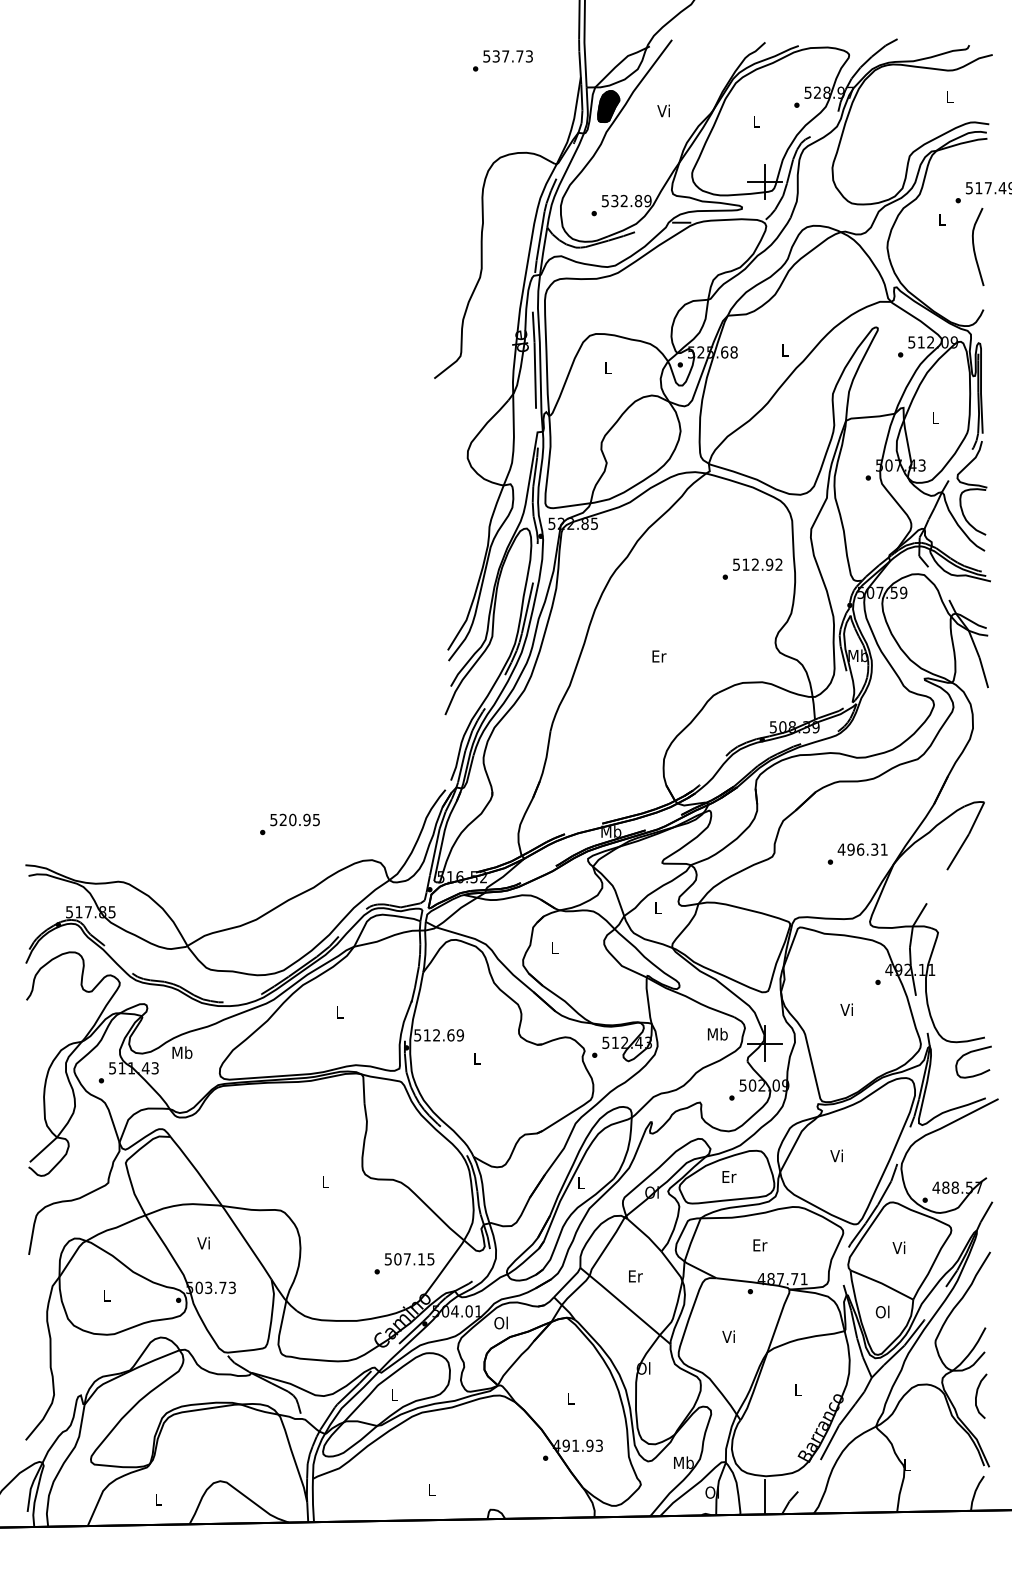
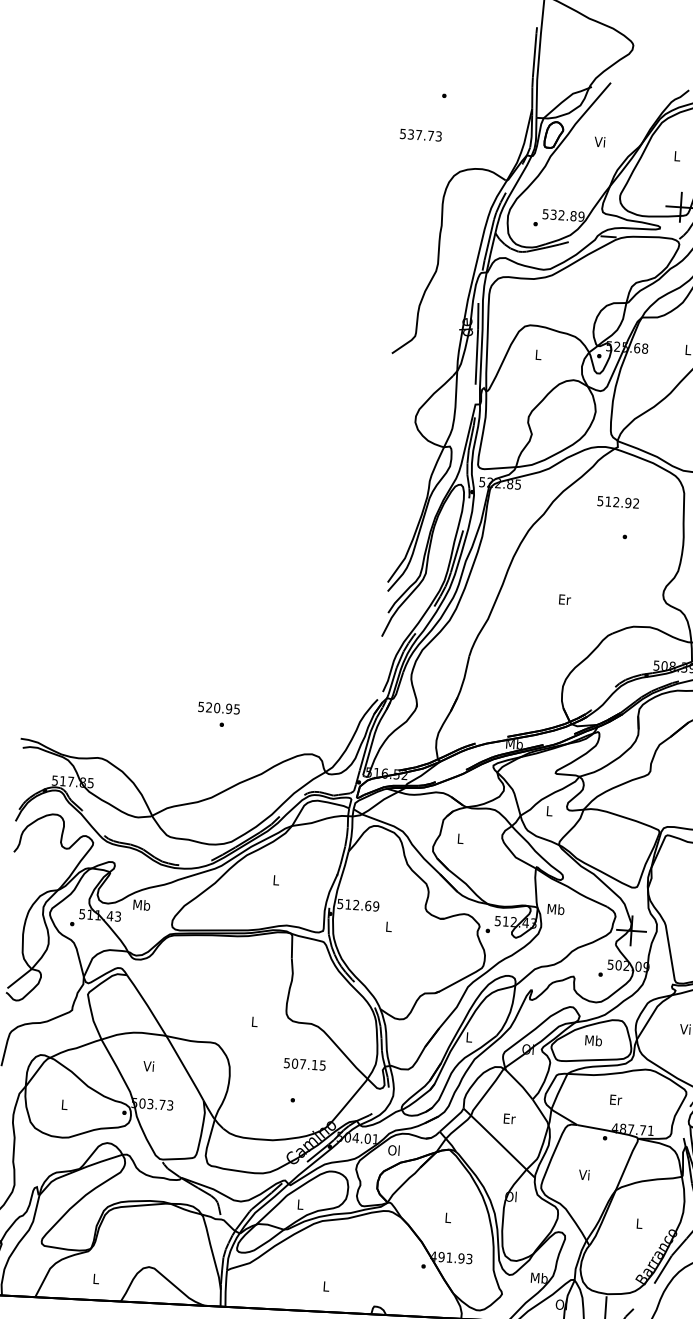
text: (507, 56) -> (420, 135), moved
fill: (608, 106) -> (553, 135), removed
text: (757, 564) -> (618, 502), moved
text: (294, 819) -> (218, 707), moved
text: (717, 1033) -> (555, 908), moved
text: (729, 1176) -> (594, 1040), Er -> Mb
text: (409, 1259) -> (304, 1064), moved

